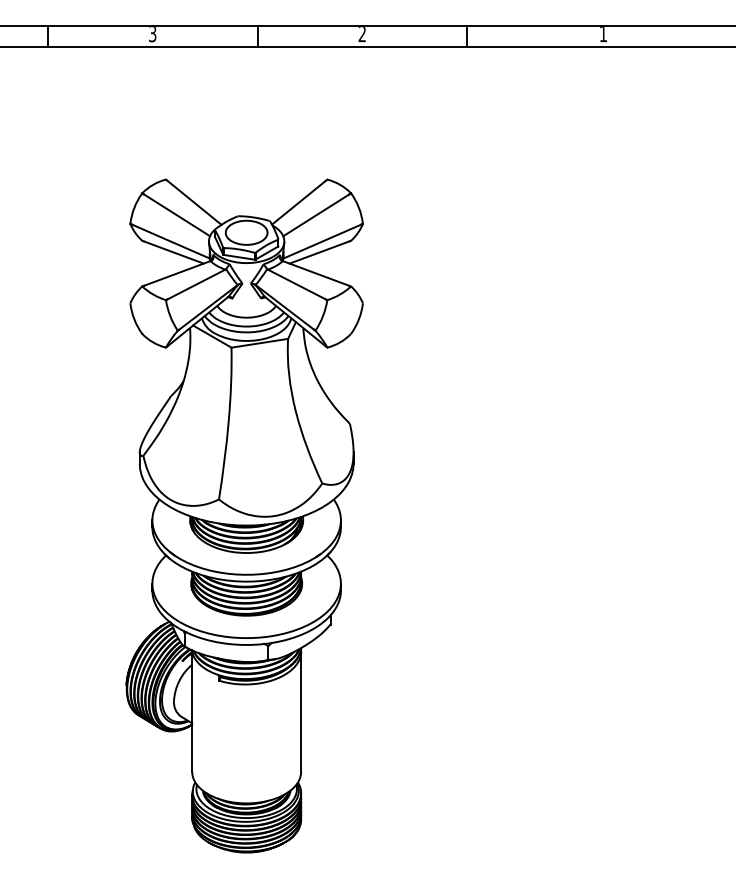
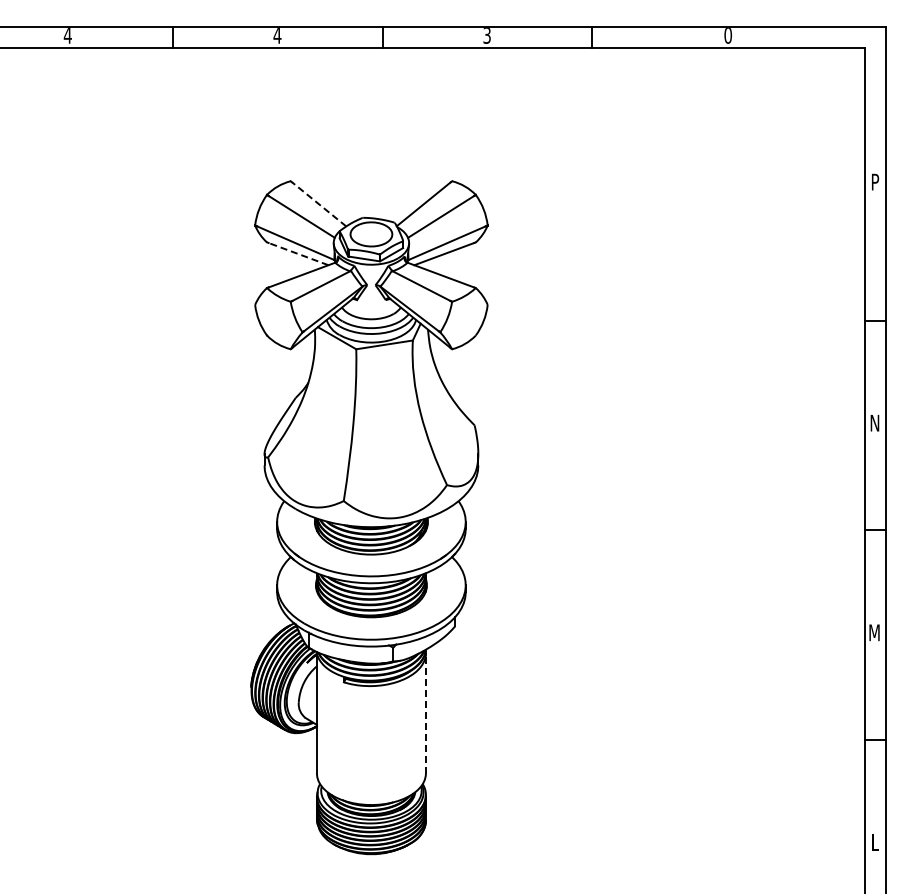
text: (152, 33) -> (277, 35), 3 -> 4
text: (361, 33) -> (486, 35), 2 -> 3
text: (603, 33) -> (728, 35), 1 -> 0
line: (194, 202) -> (319, 204), solid -> dashed
line: (173, 252) -> (298, 254), solid -> dashed
line: (300, 710) -> (425, 712), solid -> dashed

